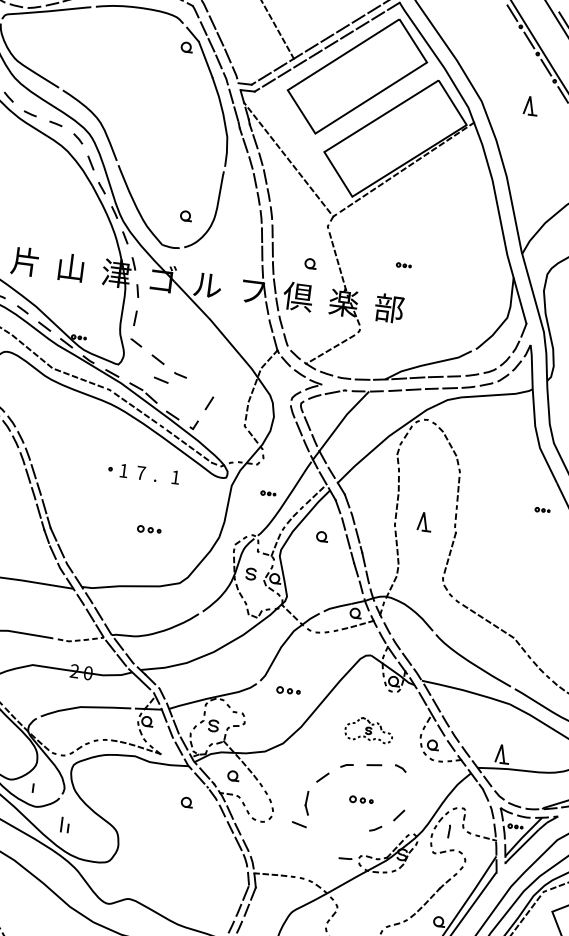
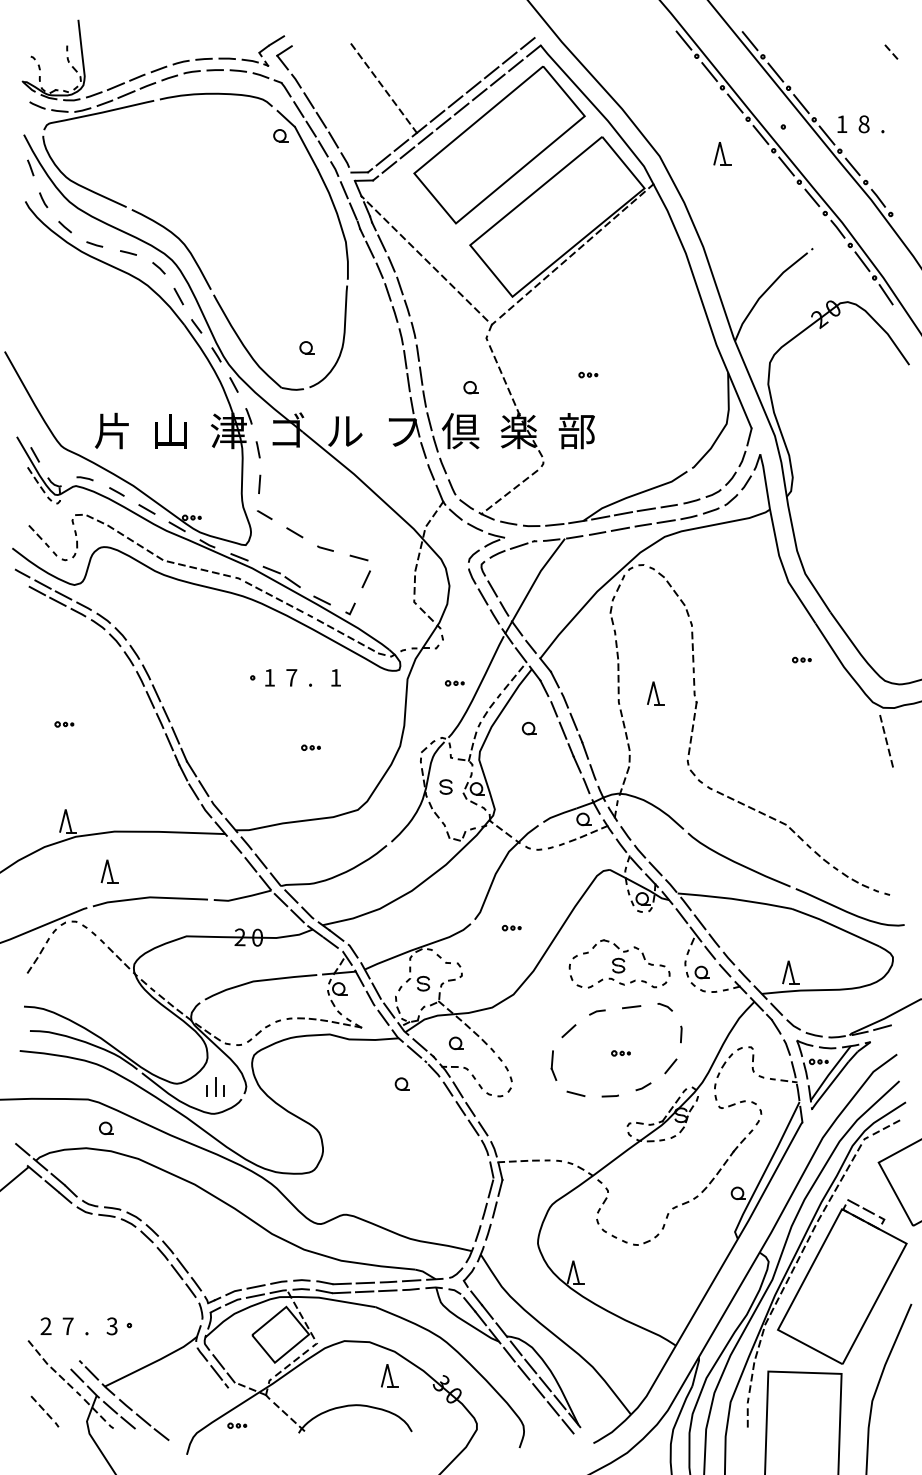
line: (160, 379) -> (358, 557), moved
part: (148, 529) -> (310, 747), size x0.62
line: (81, 640) -> (243, 897), dashed -> solid
part: (288, 691) -> (511, 928), size x0.62
part: (369, 729) -> (619, 963), size x1.67
part: (360, 800) -> (620, 1053), size x0.62
part: (64, 824) -> (219, 1086), moved
line: (299, 824) -> (575, 1093), moved
line: (449, 831) -> (681, 1034), moved
line: (344, 858) -> (609, 1095), moved

